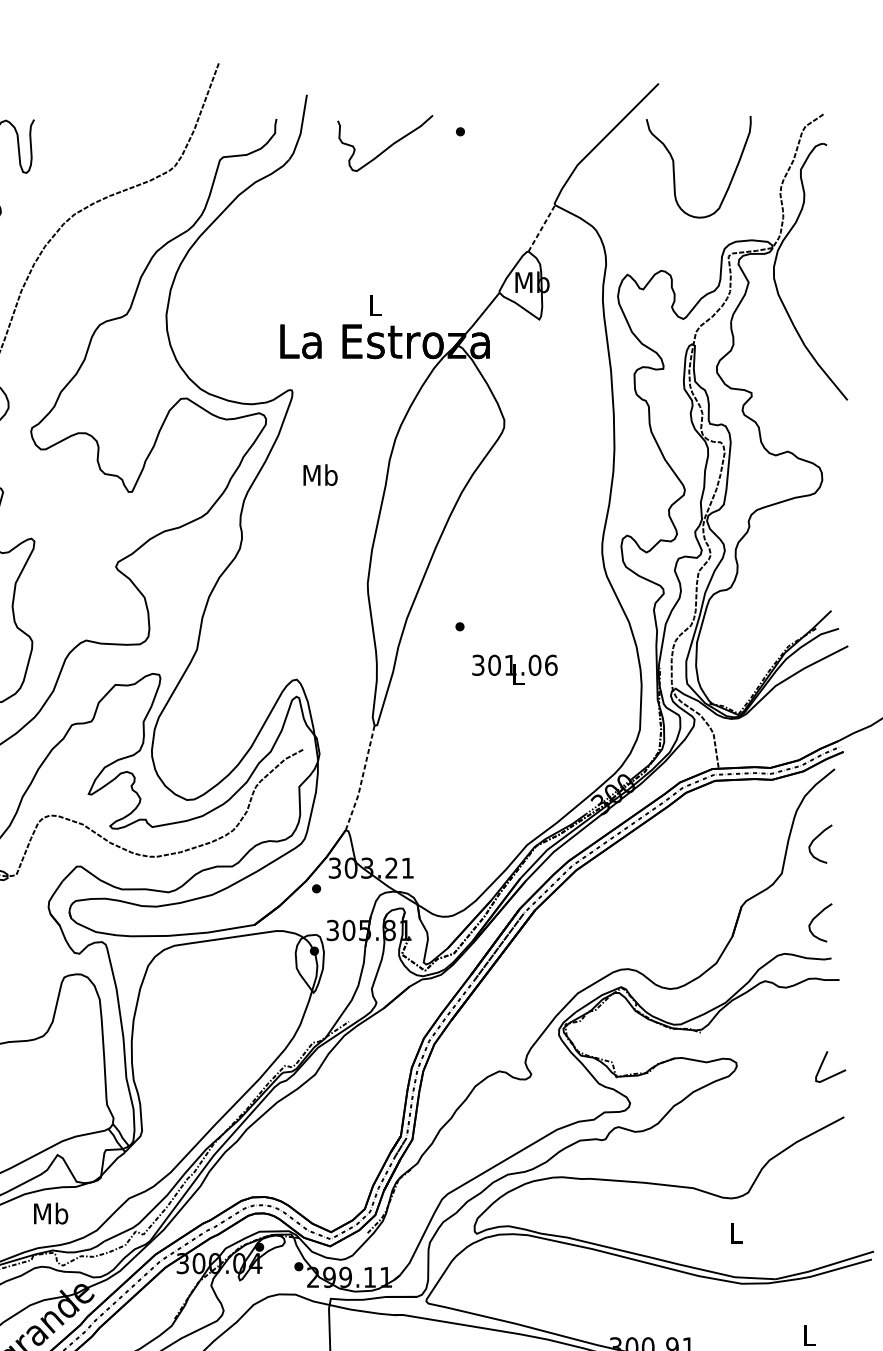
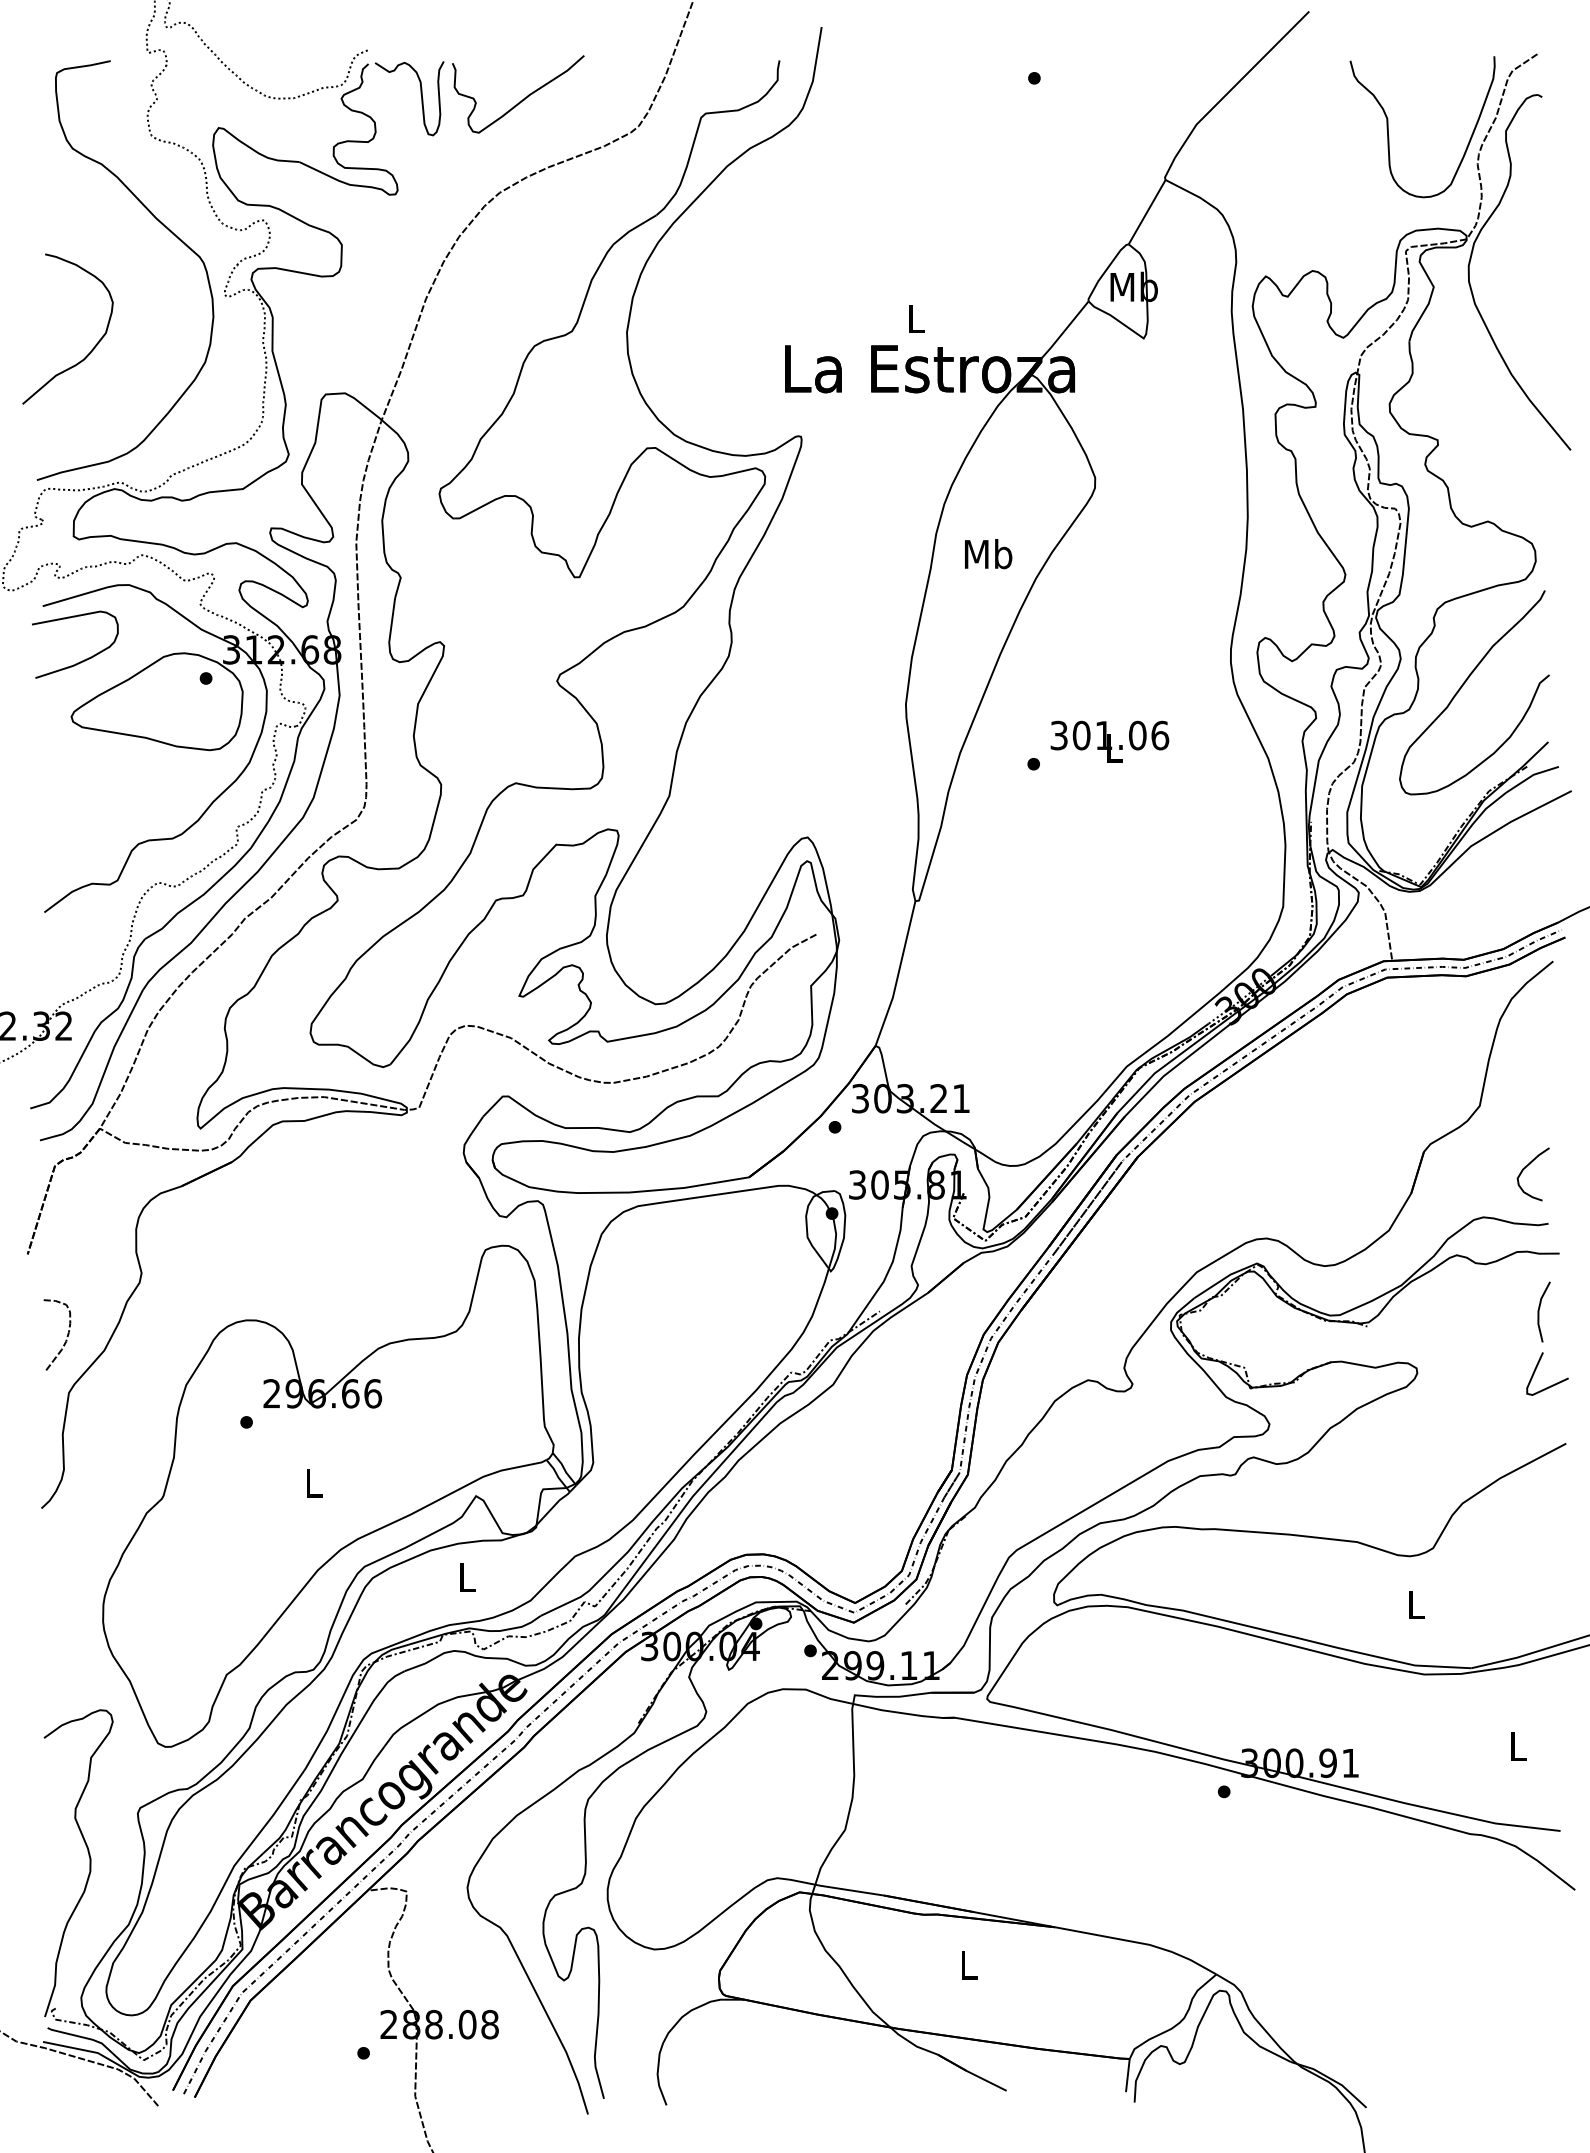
curve: (389, 146) -> (523, 98), moved
curve: (674, 167) -> (1388, 127), moved
line: (542, 227) -> (1147, 211), dashed -> solid
text: (320, 475) -> (988, 554), moved
curve: (771, 568) -> (1465, 683), added
text: (514, 669) -> (1109, 741), moved
line: (362, 778) -> (898, 974), dashed -> solid
curve: (815, 839) -> (1526, 1058), removed
line: (824, 1021) -> (1539, 1311), added
text: (50, 1213) -> (466, 1577), Mb -> L

